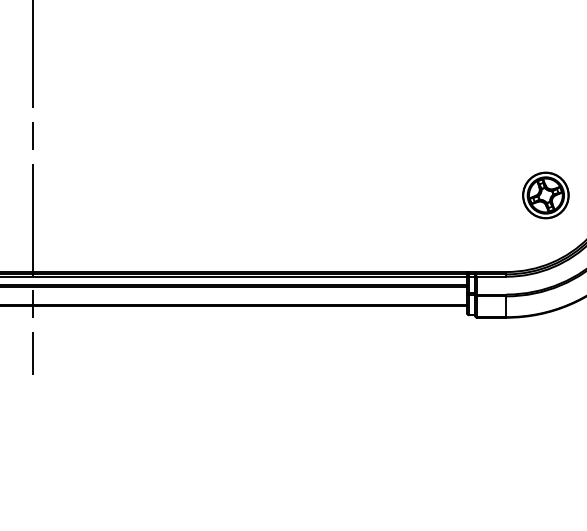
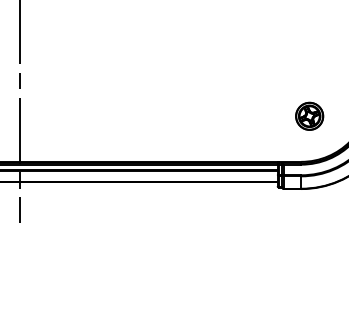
part: (545, 194) -> (309, 115), moved

